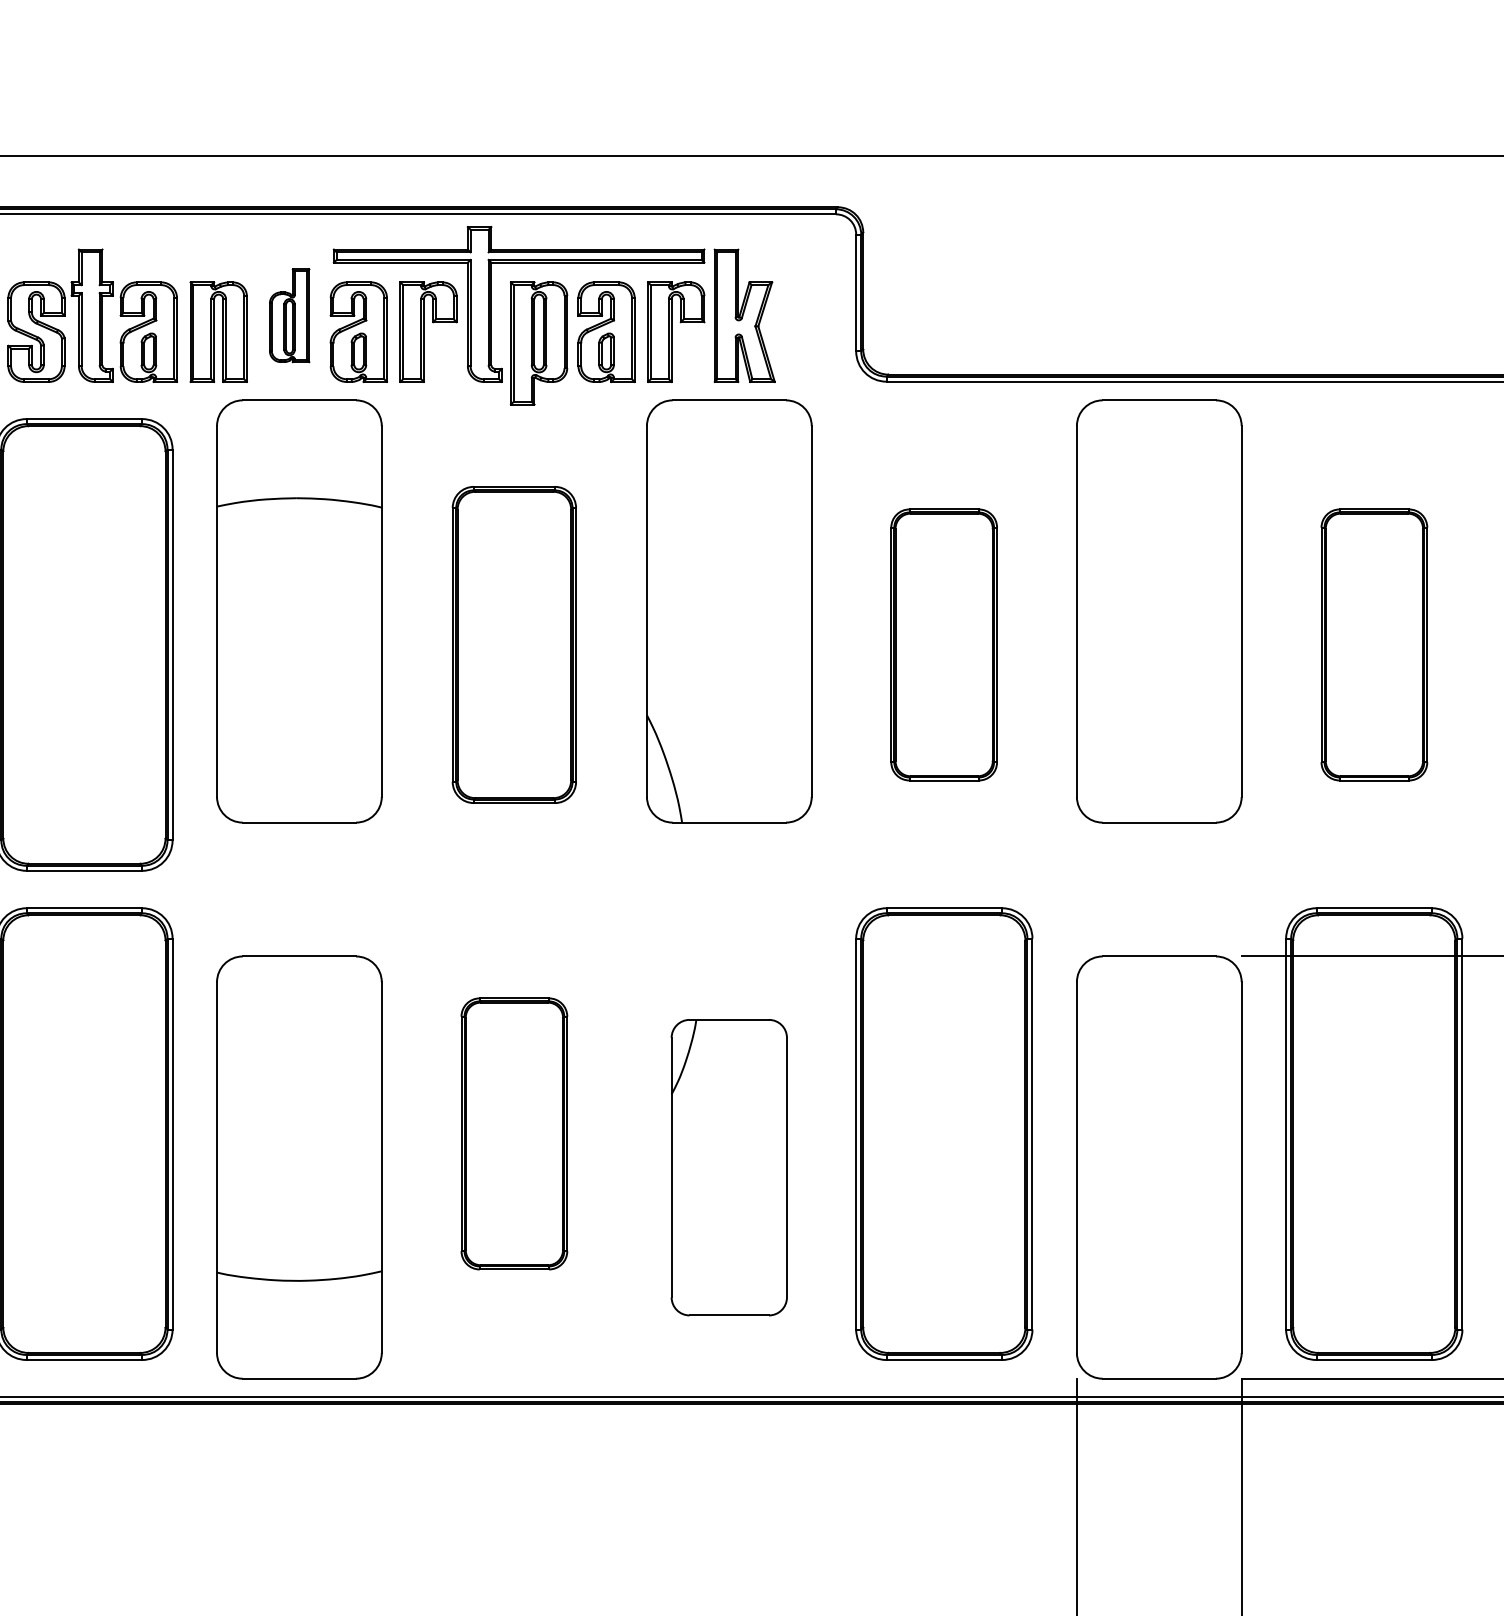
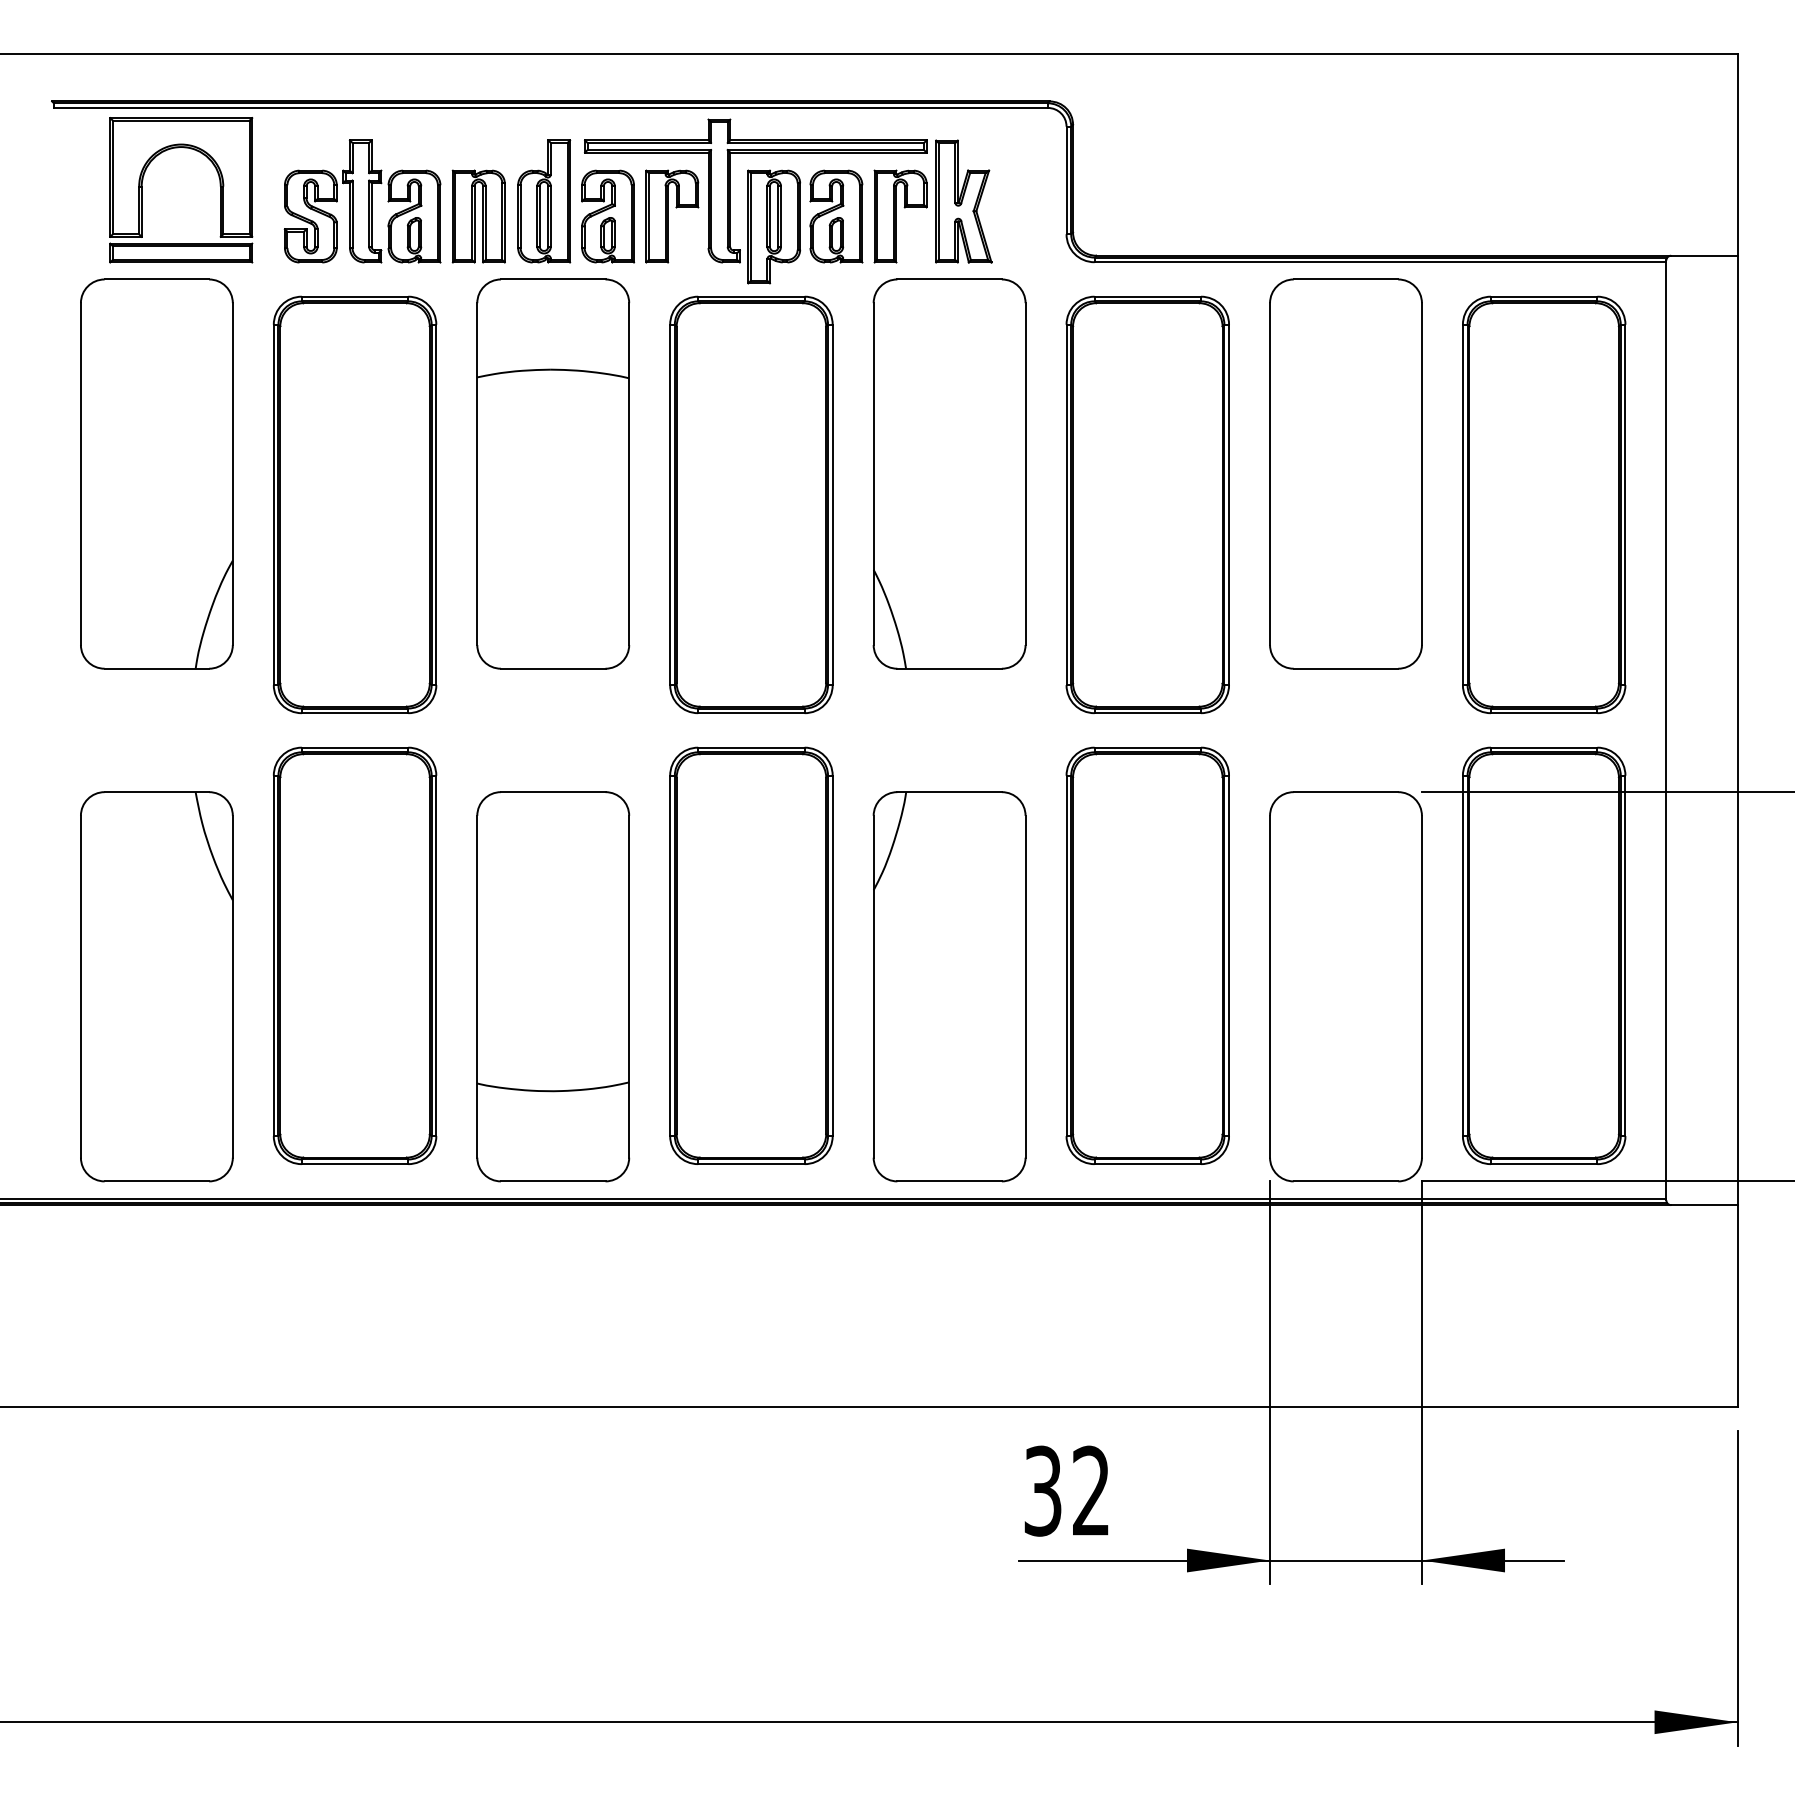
part: (289, 315) -> (544, 201), size x1.43
part: (514, 644) -> (751, 504), size x1.43
part: (943, 644) -> (1147, 504), size x1.67
part: (1374, 644) -> (1544, 504), size x1.67
part: (514, 1133) -> (751, 955), size x1.67
part: (729, 1167) -> (949, 986), size x1.43

